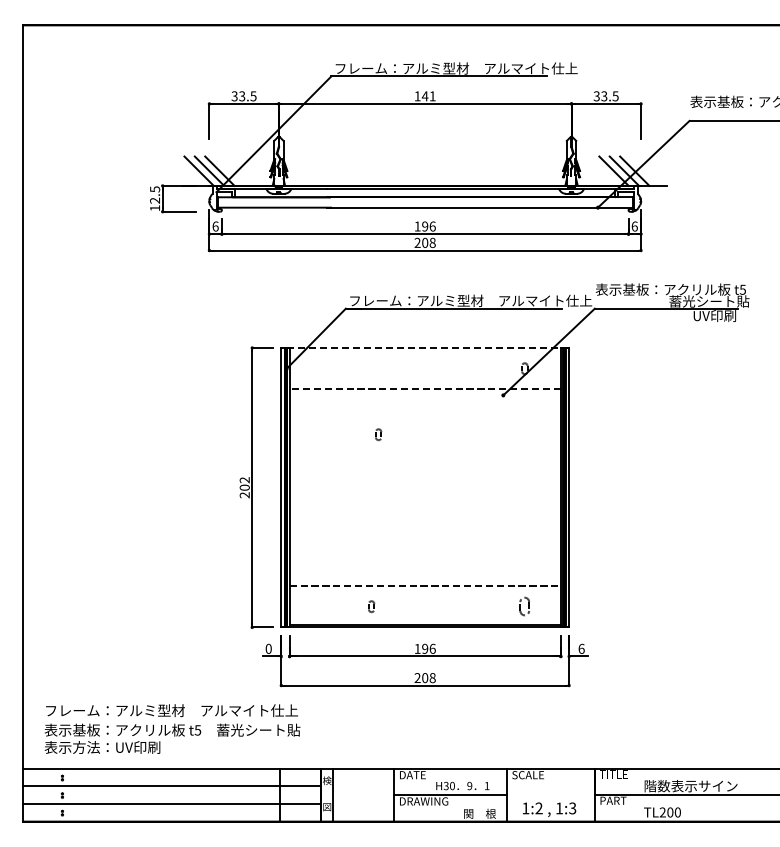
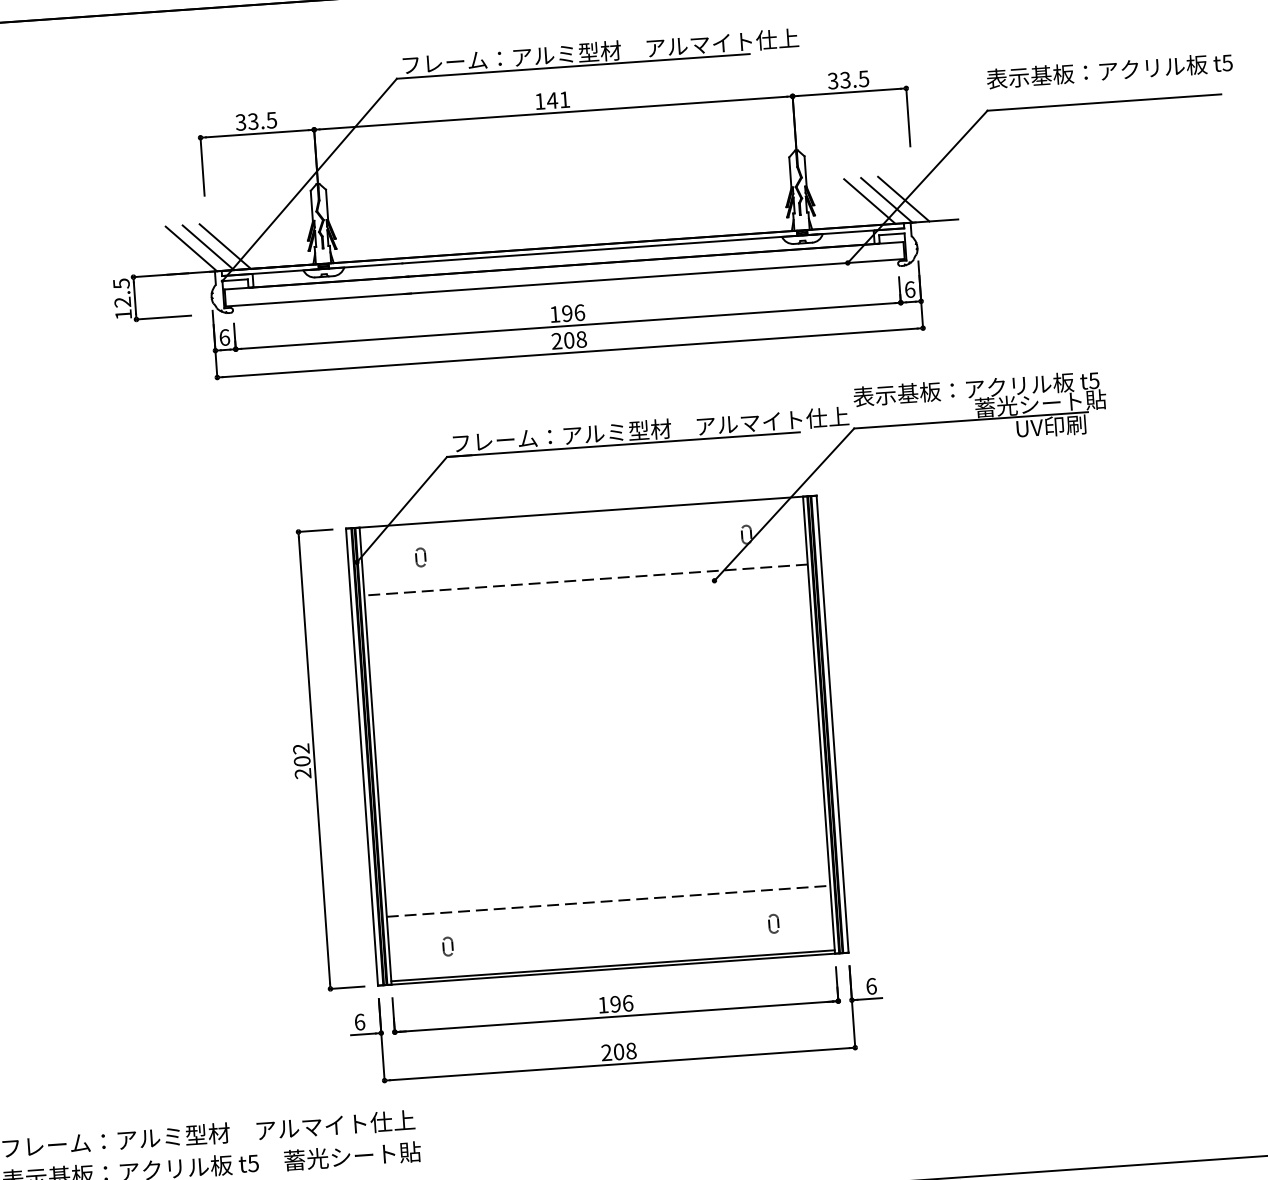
line: (425, 347) -> (581, 511), dashed -> solid
part: (378, 434) -> (420, 557), moved
part: (371, 606) -> (447, 946), moved
part: (524, 606) -> (773, 923), size x0.62
text: (268, 648) -> (359, 1021), 0 -> 6

